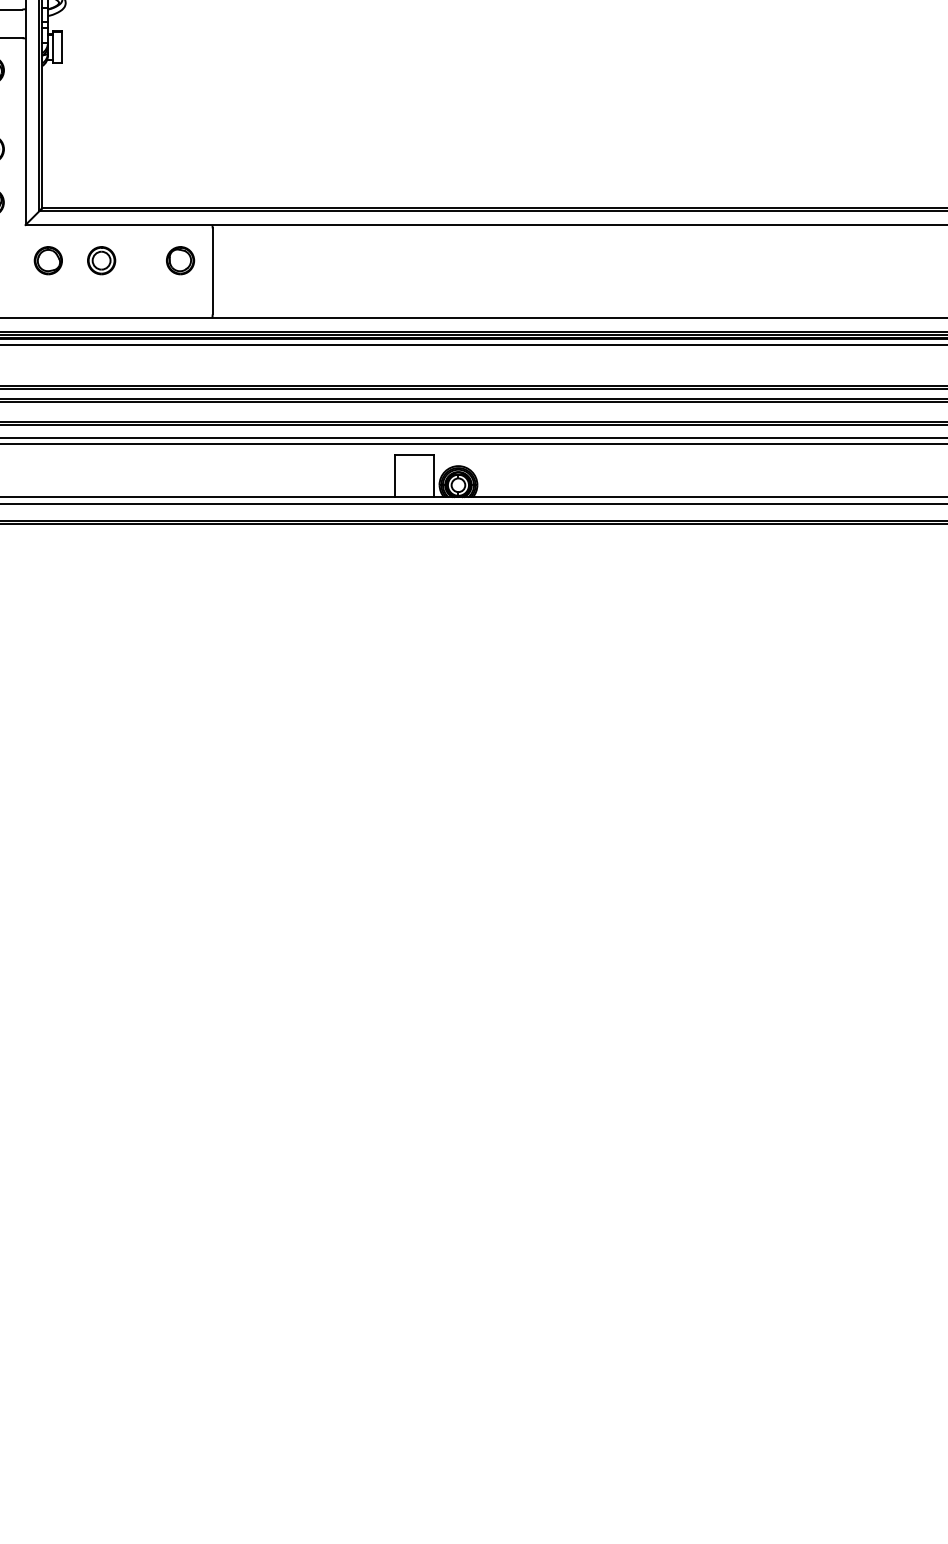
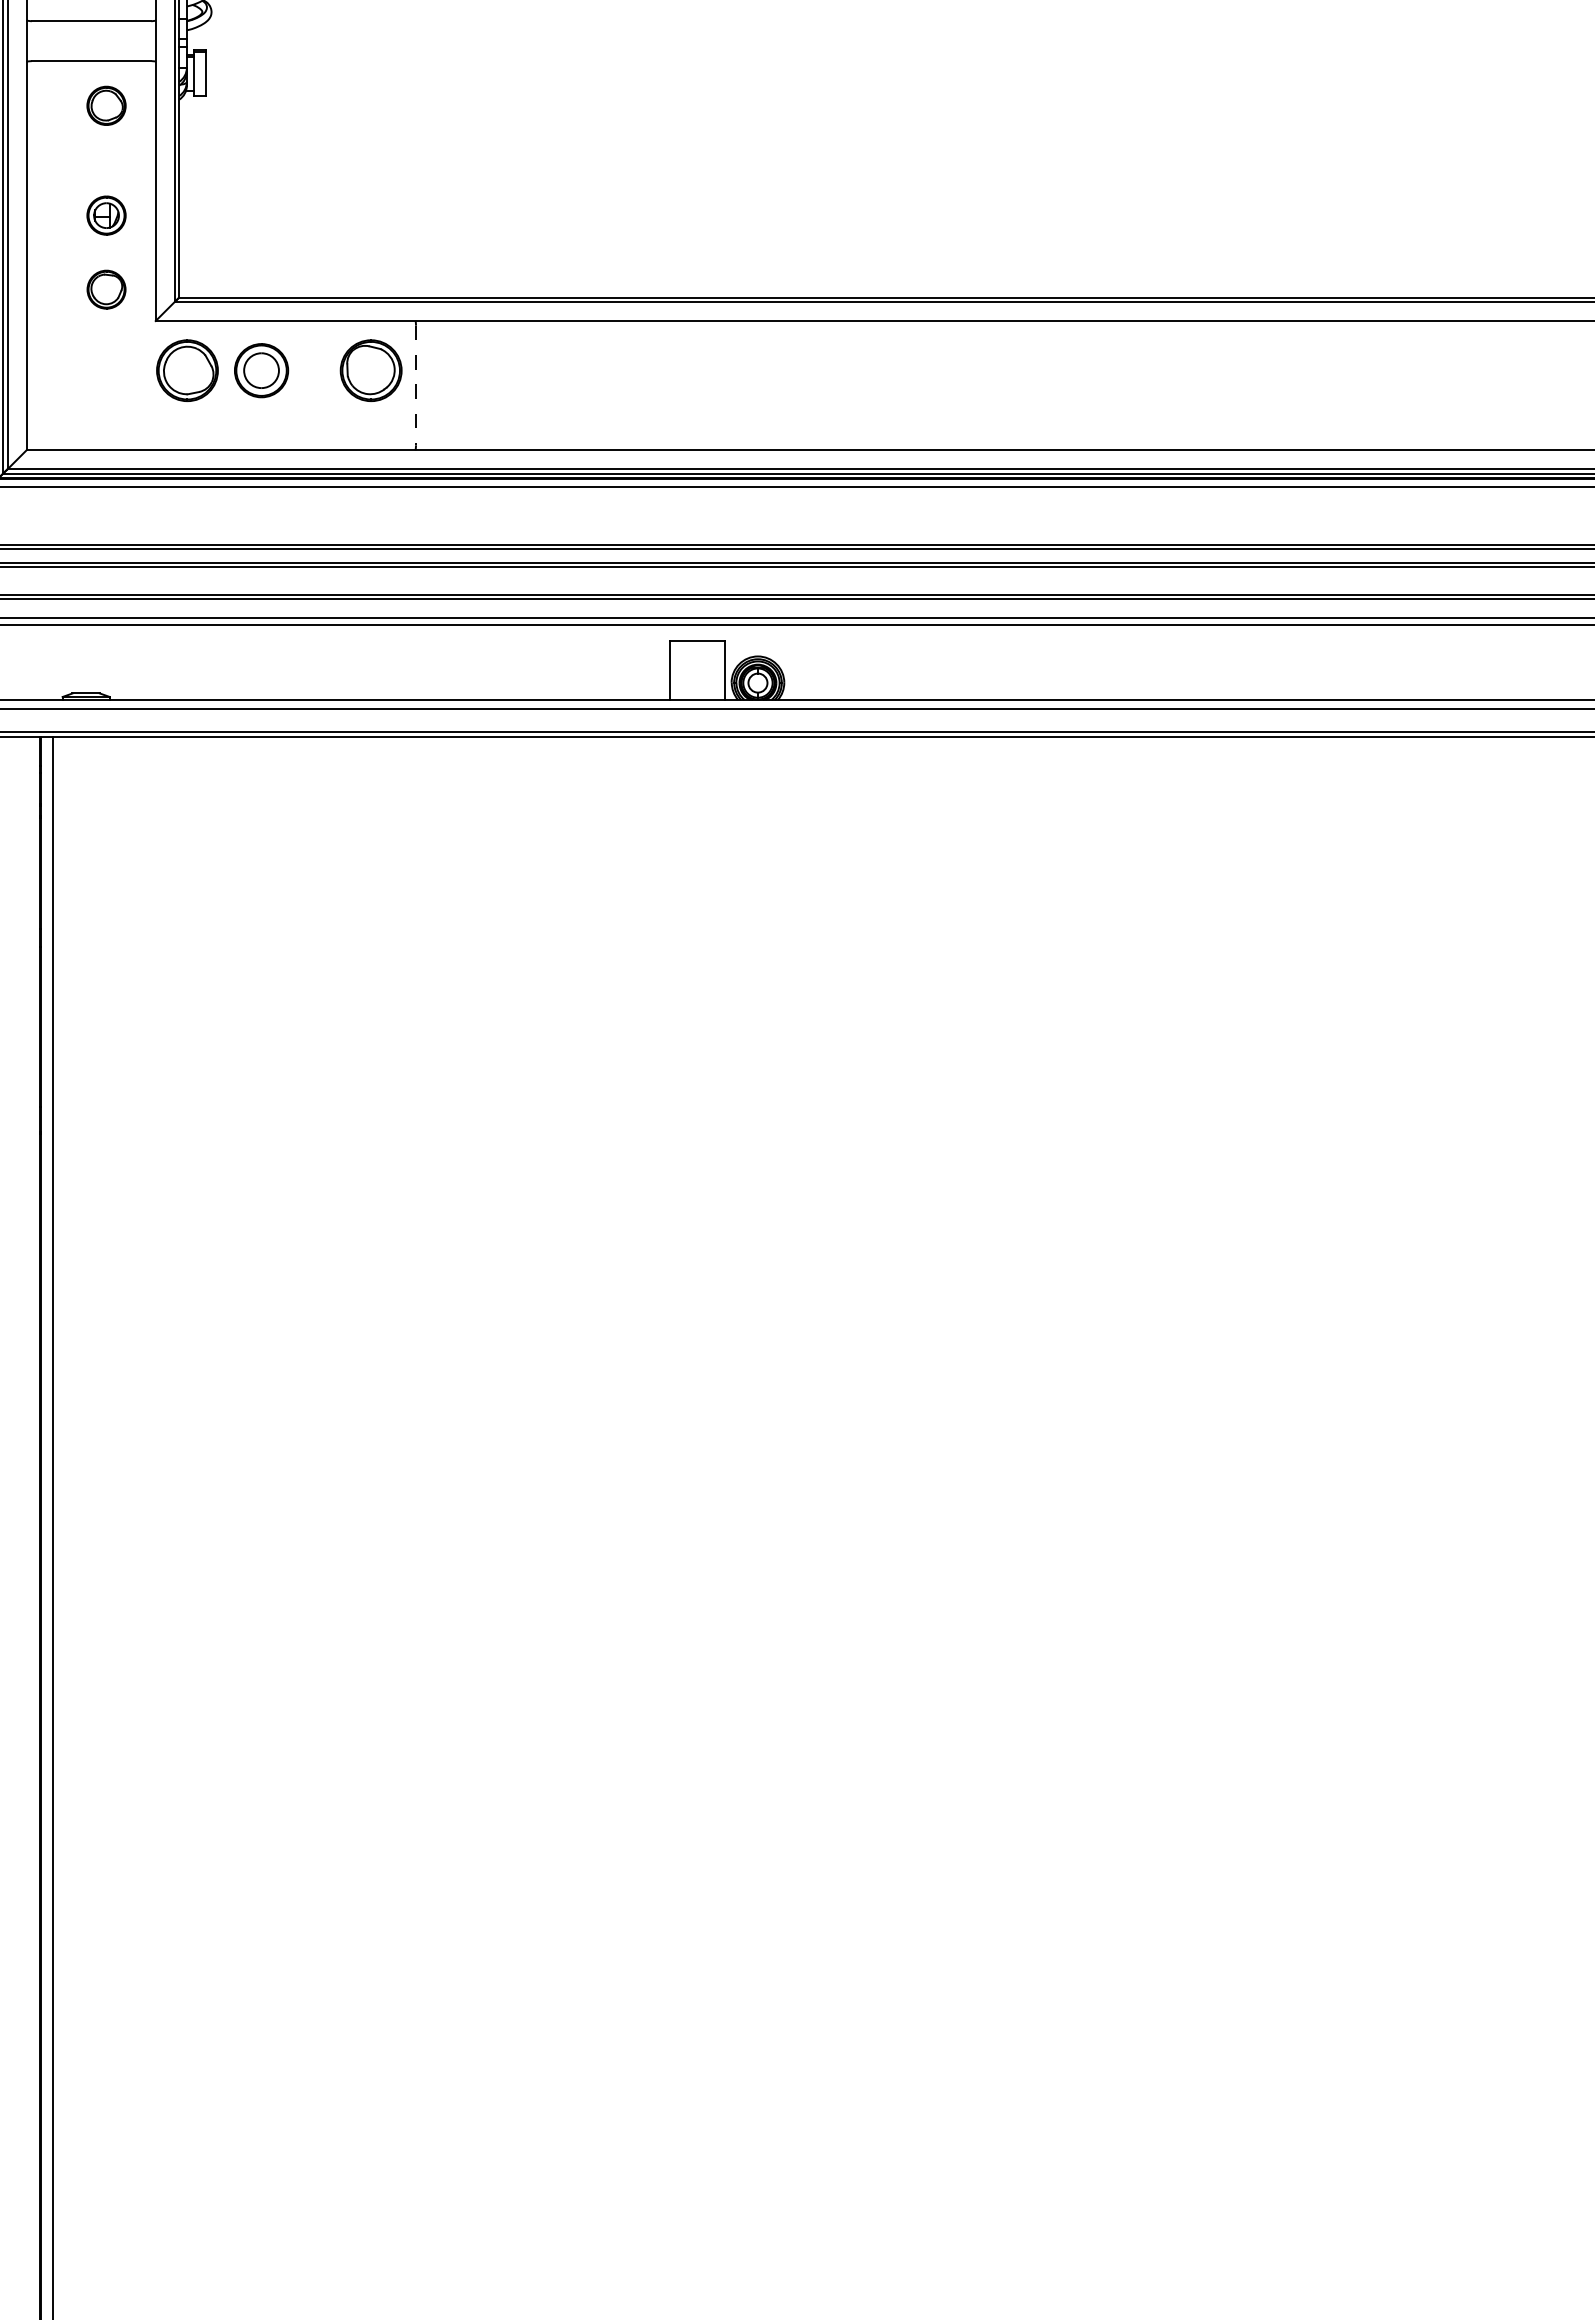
part: (48, 260) -> (187, 370), size x1.6
part: (101, 260) -> (261, 370), size x1.4
part: (180, 260) -> (371, 370), size x1.6
line: (213, 271) -> (416, 385), solid -> dashed

